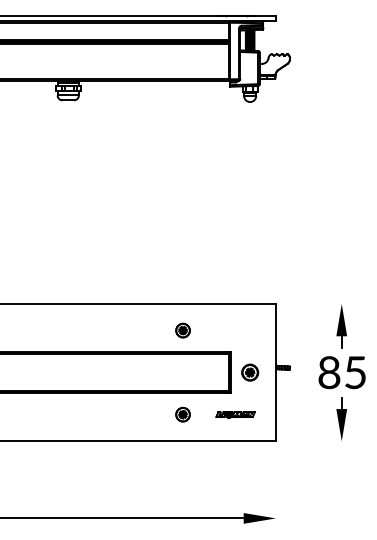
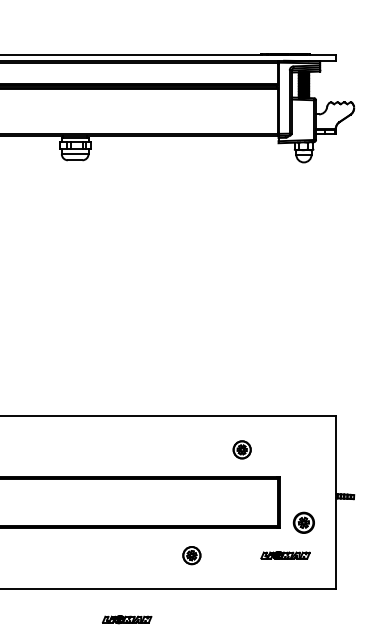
part: (182, 330) -> (241, 449), moved
part: (250, 372) -> (304, 522), moved
part: (182, 414) -> (191, 555), moved
part: (109, 465) -> (127, 619), added

